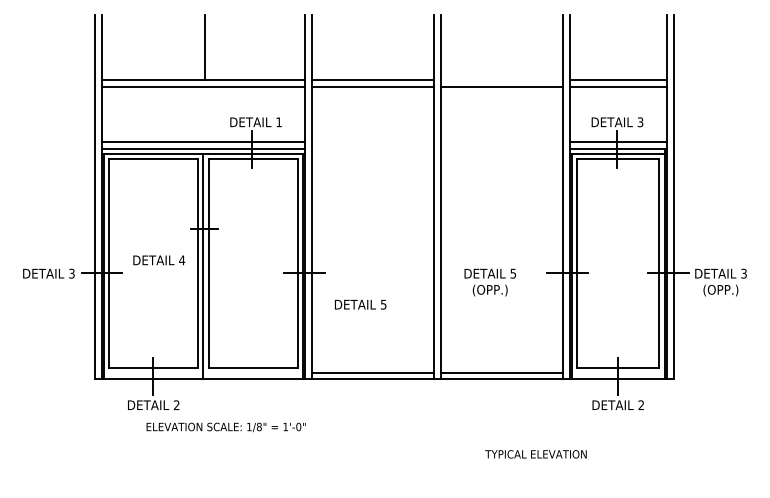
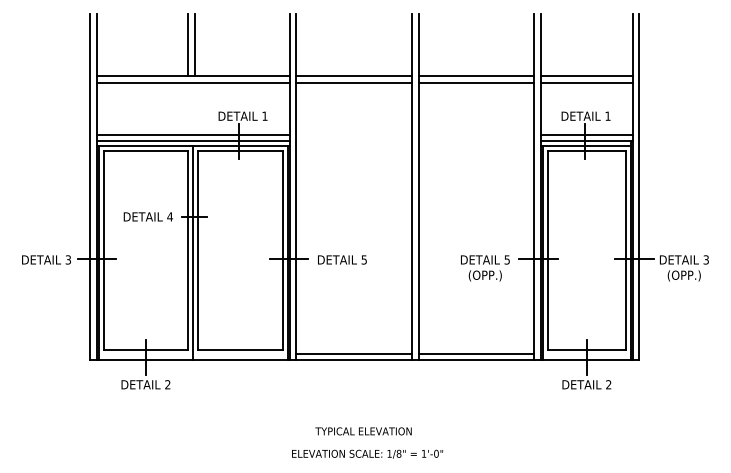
line: (197, 47) -> (187, 45), added
line: (501, 80) -> (476, 76), added
text: (640, 122) -> (607, 116), 3 -> 1
text: (159, 260) -> (148, 217), moved
text: (490, 282) -> (485, 268), moved
text: (360, 304) -> (342, 259), moved
text: (225, 427) -> (366, 454), moved
text: (535, 454) -> (363, 431), moved

